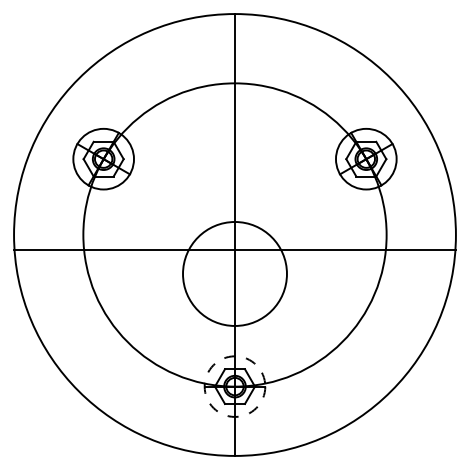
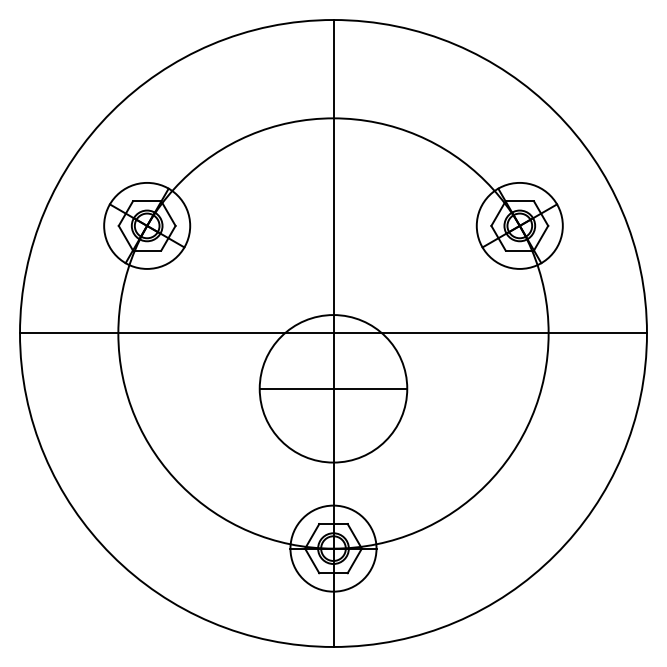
line: (235, 249) -> (333, 333), moved
line: (235, 273) -> (333, 388), added
circle: (235, 386) -> (333, 548), dashed -> solid

